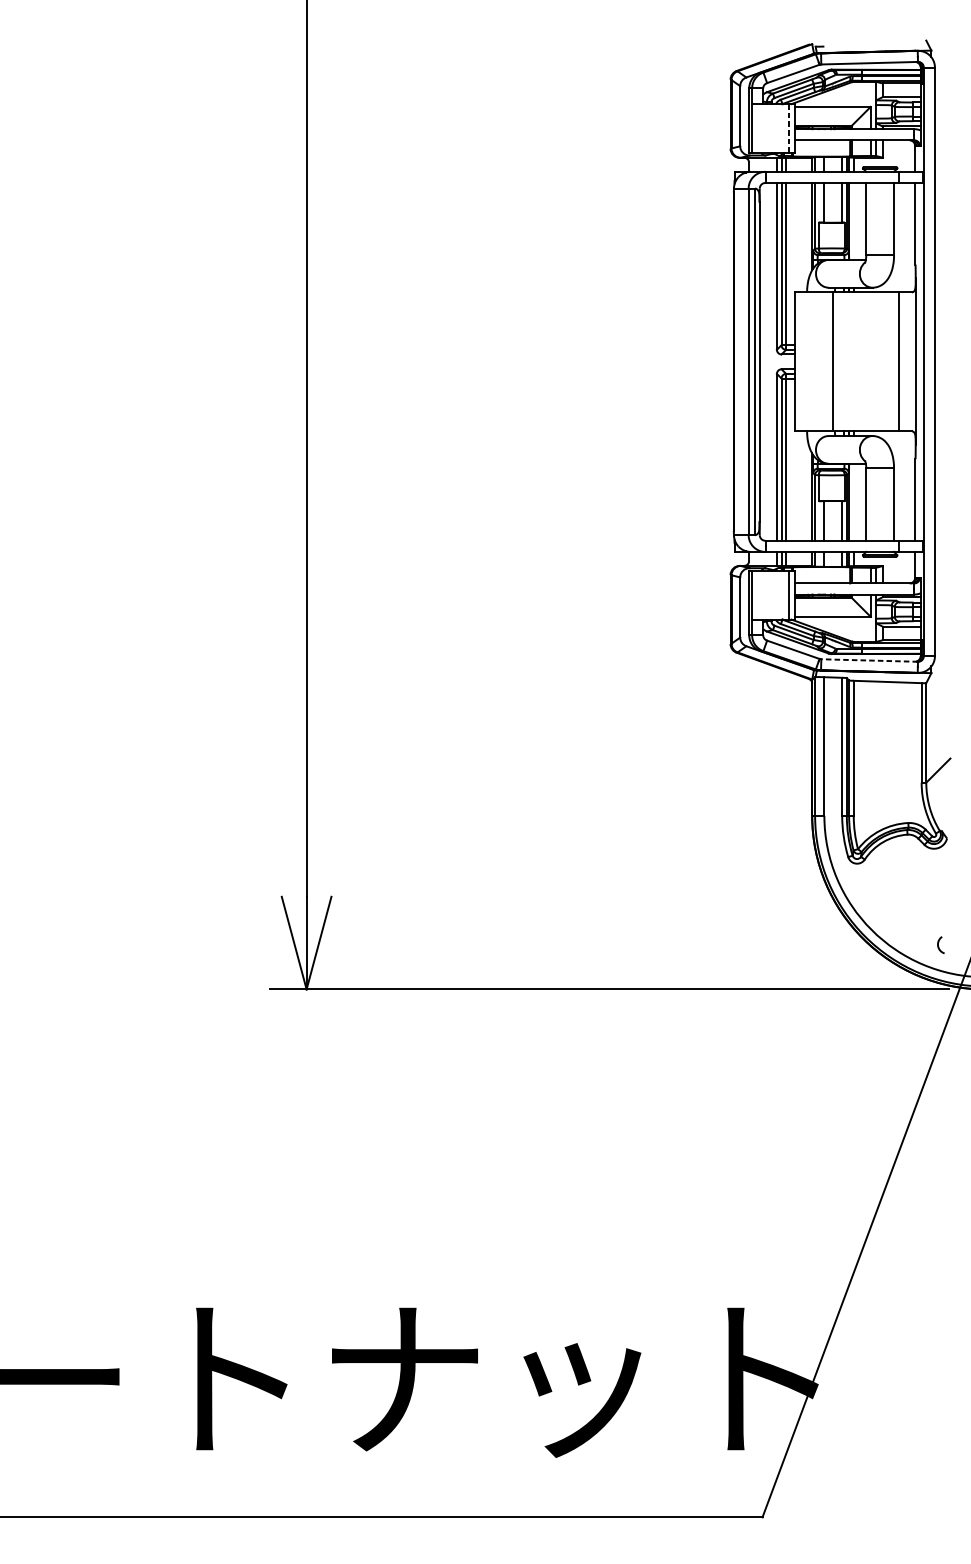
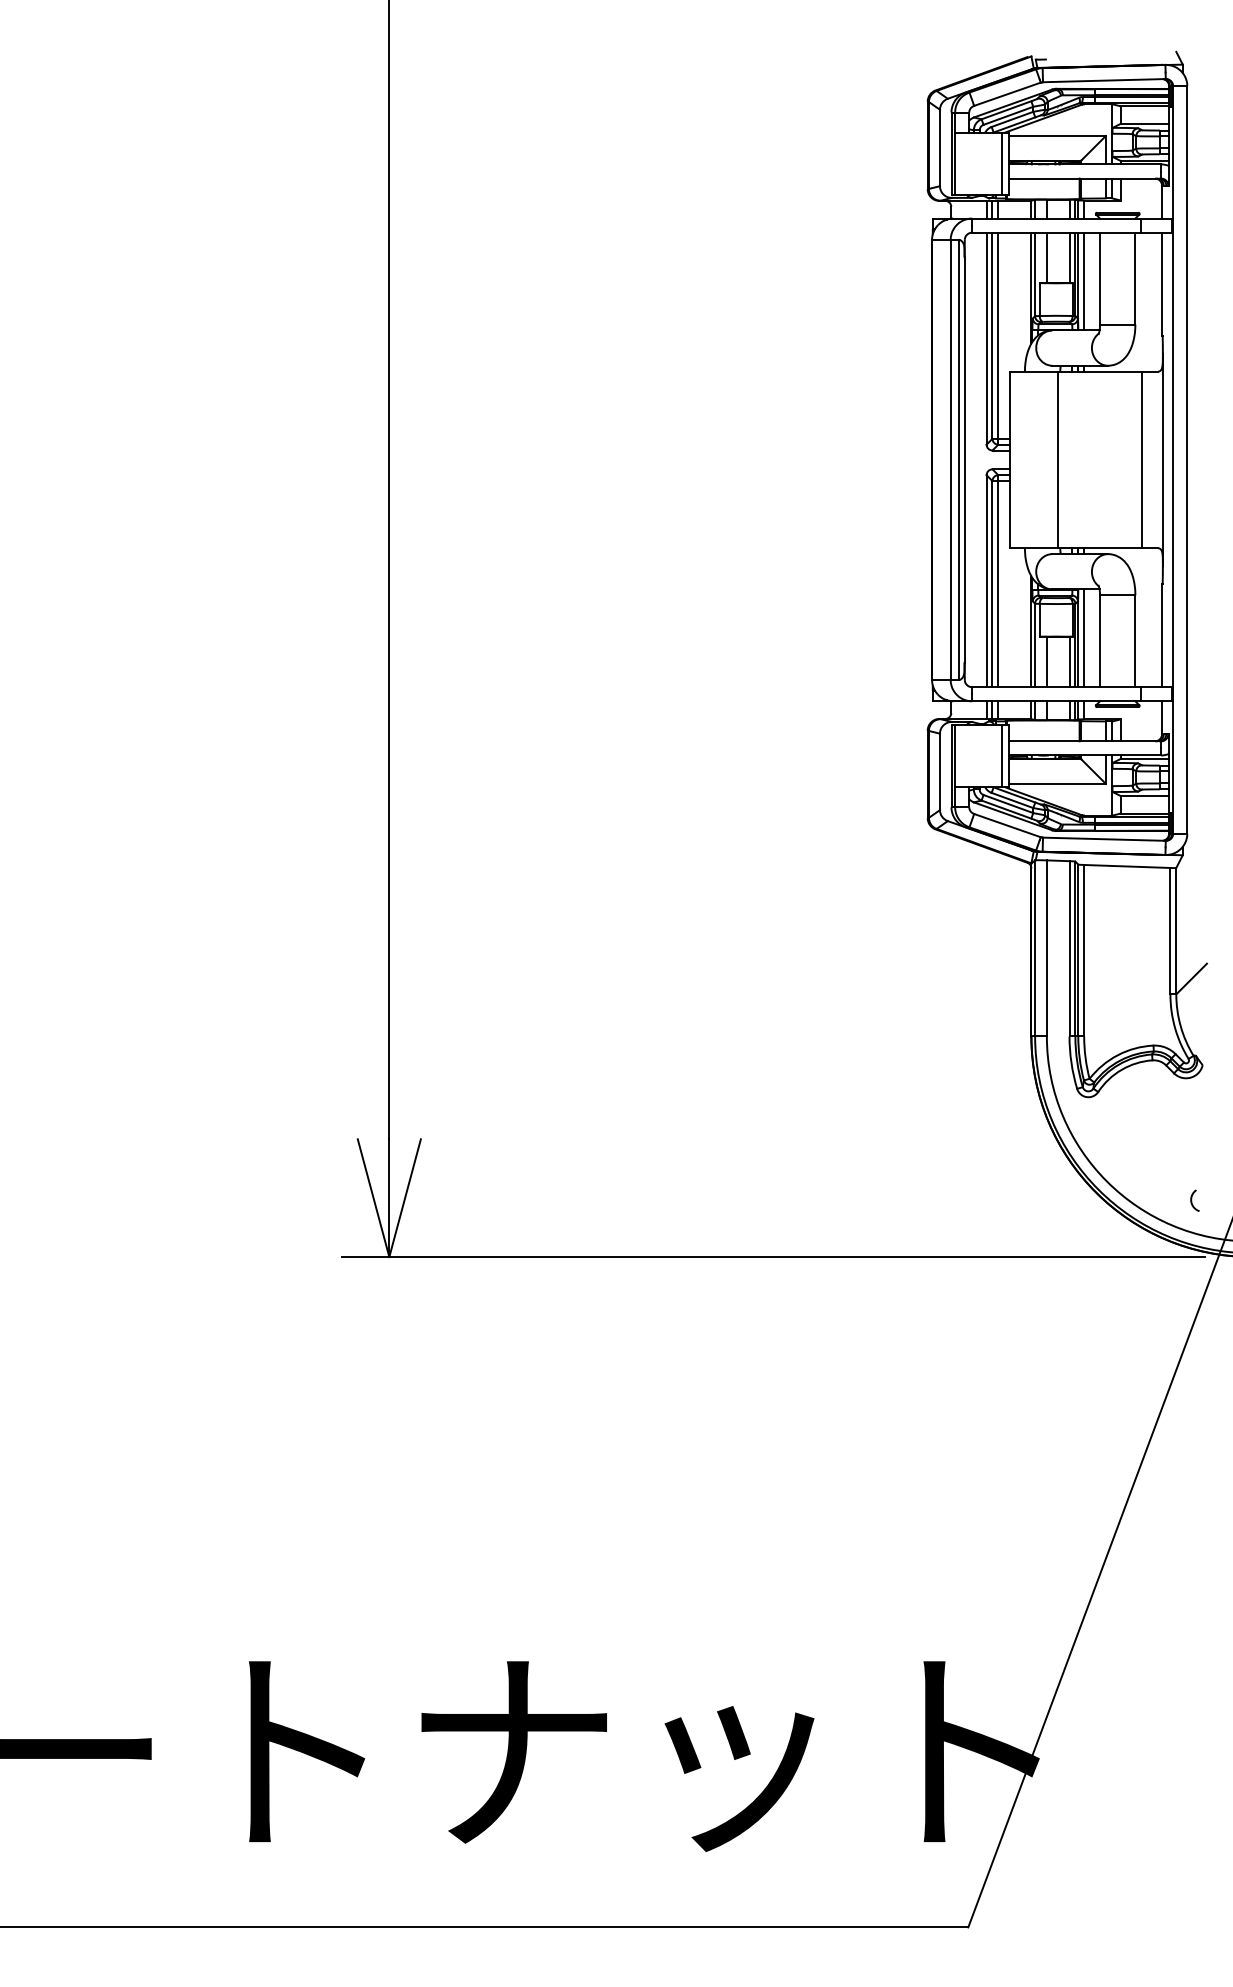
line: (789, 129) -> (1002, 164), dashed -> solid
line: (854, 221) -> (1084, 281), added
line: (854, 502) -> (1084, 638), added
line: (868, 660) -> (1103, 839), dashed -> solid

